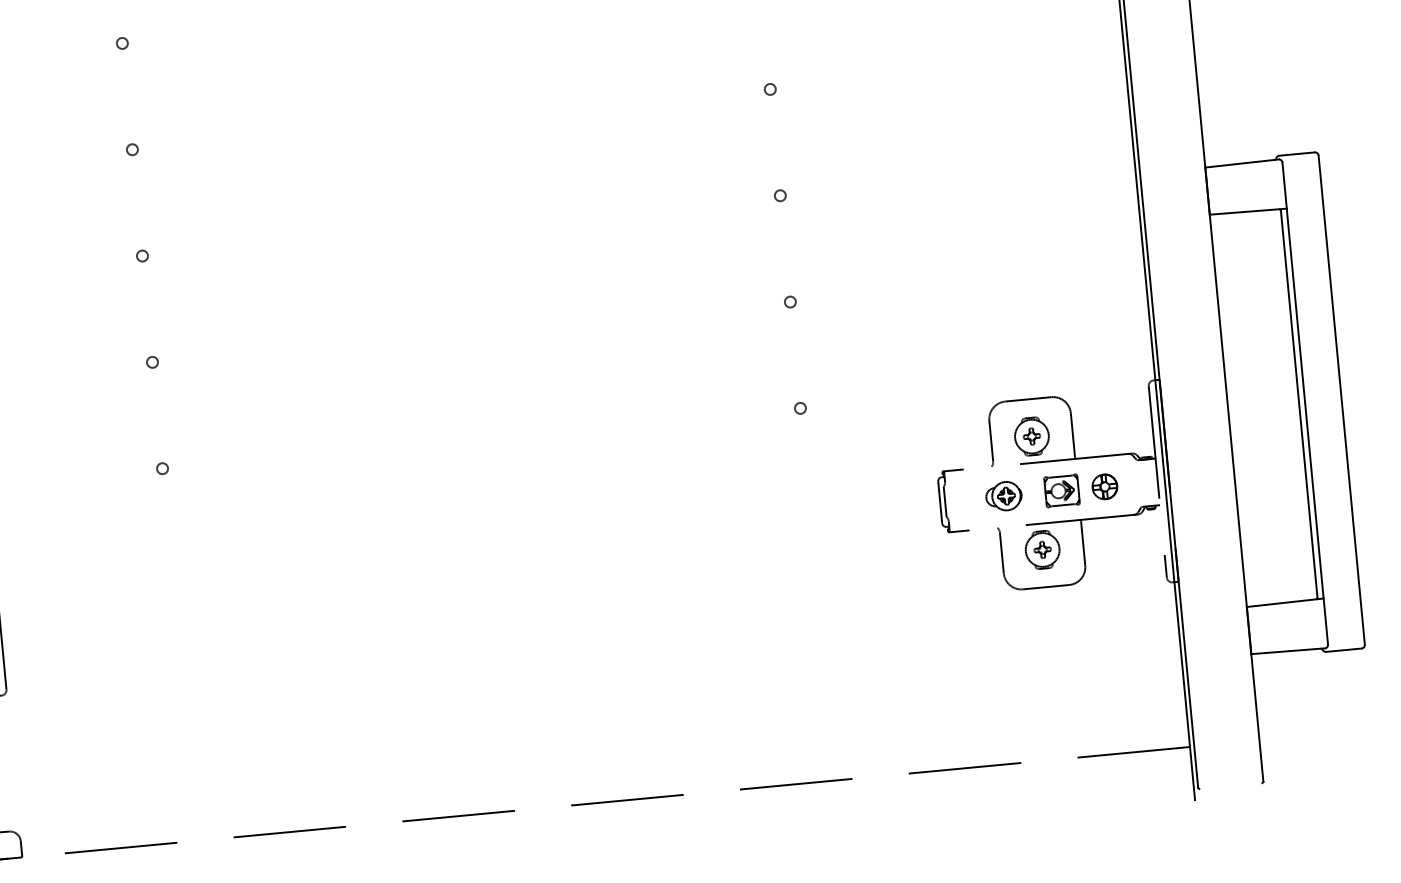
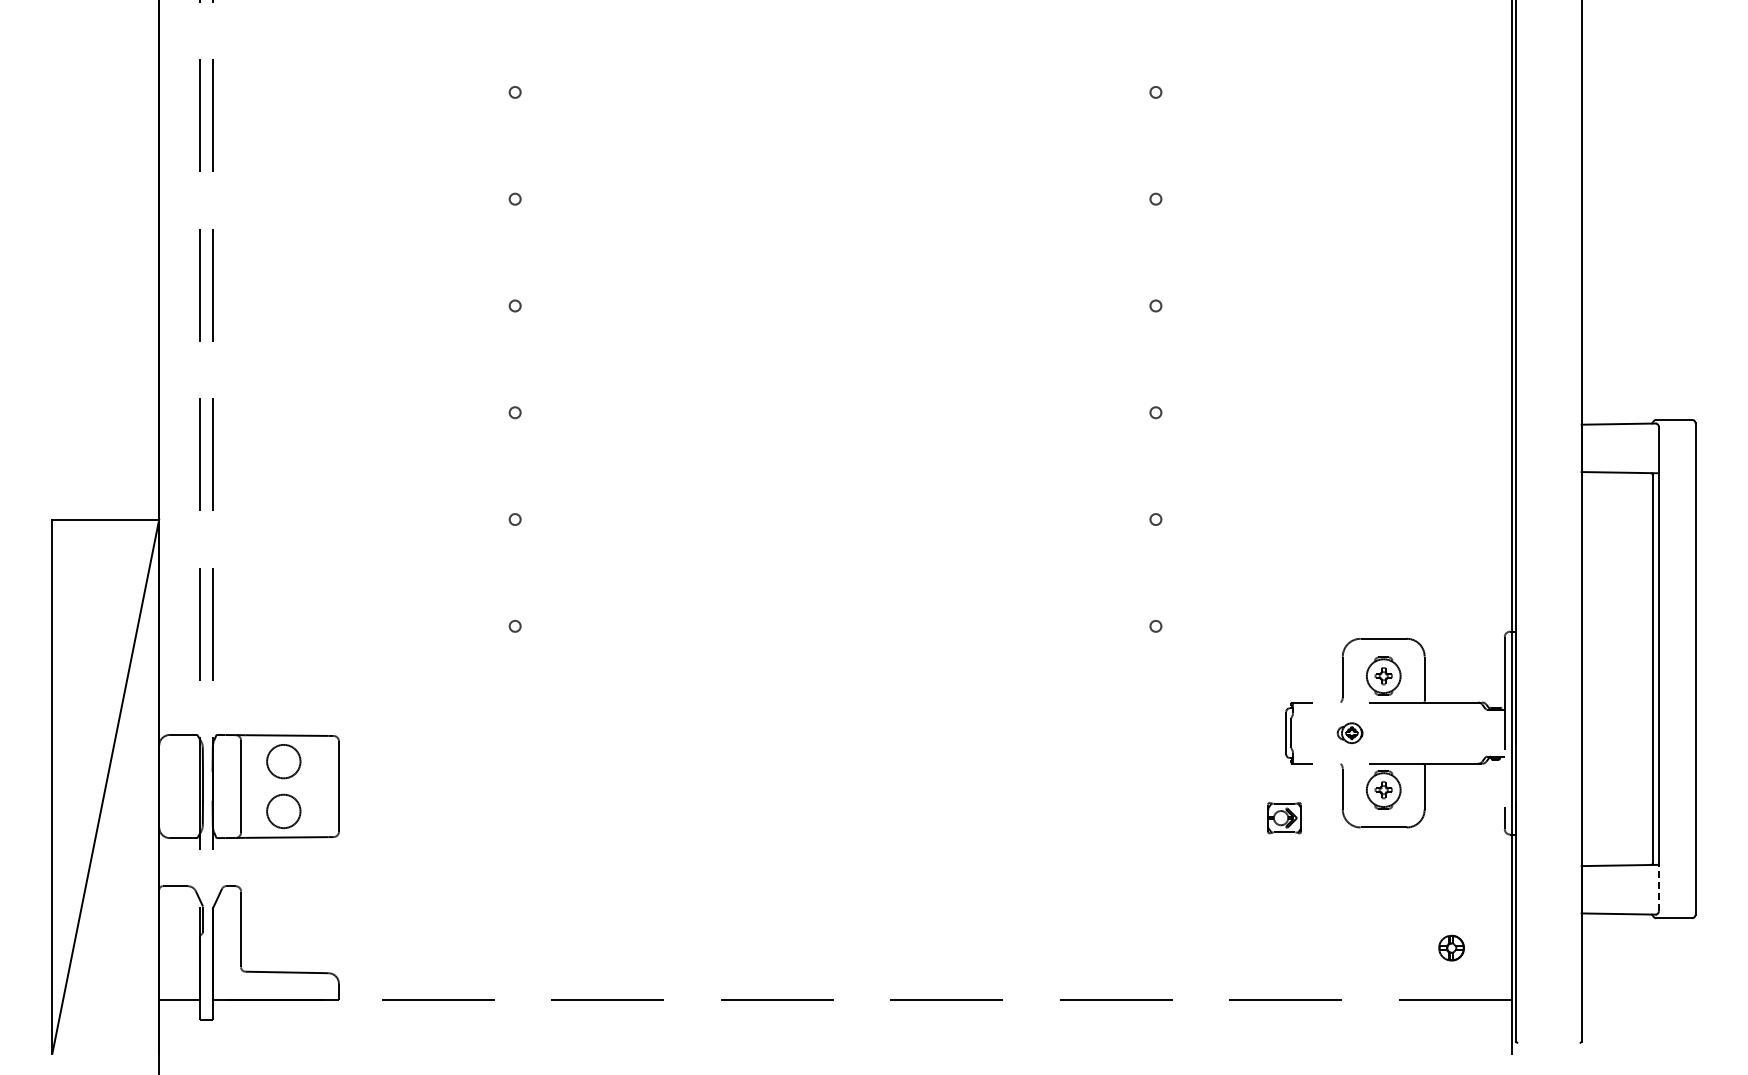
part: (1104, 486) -> (1451, 947), moved
part: (1062, 491) -> (1284, 818), moved
part: (1003, 496) -> (1349, 733), size x0.7
line: (1325, 621) -> (1658, 887), solid -> dashed

